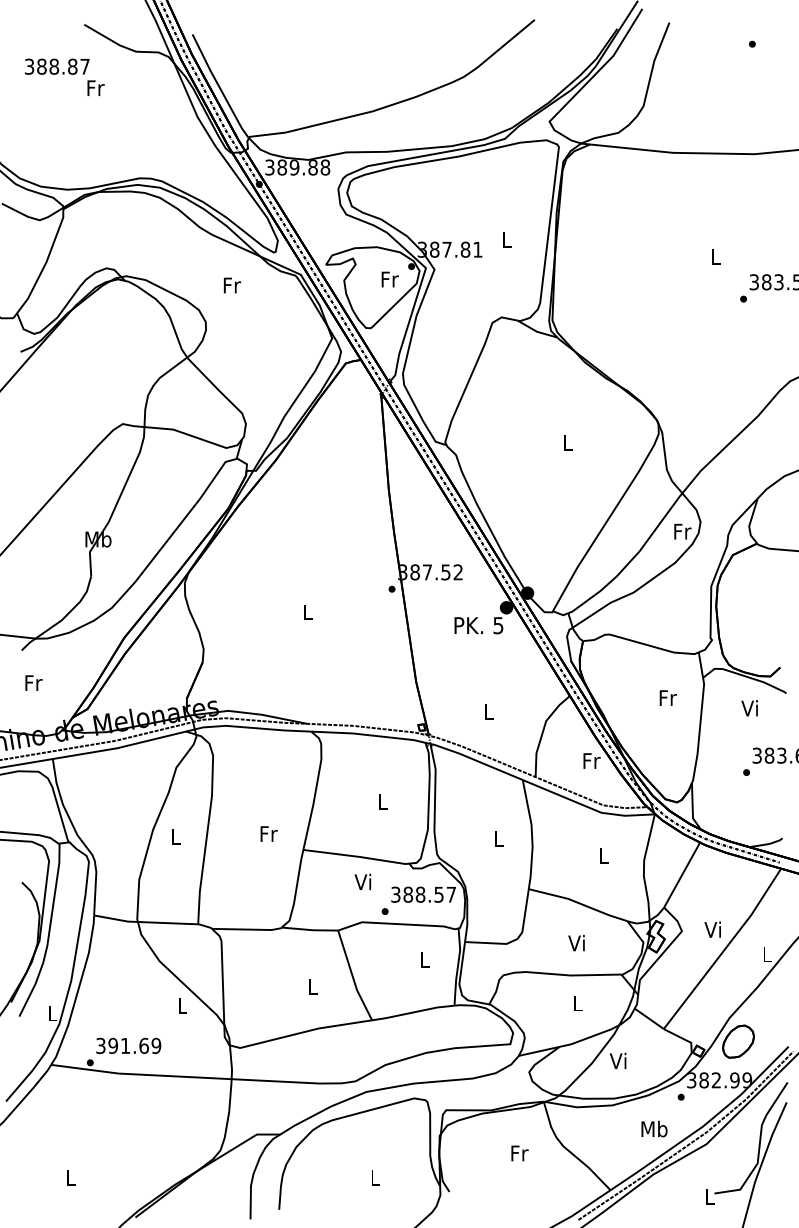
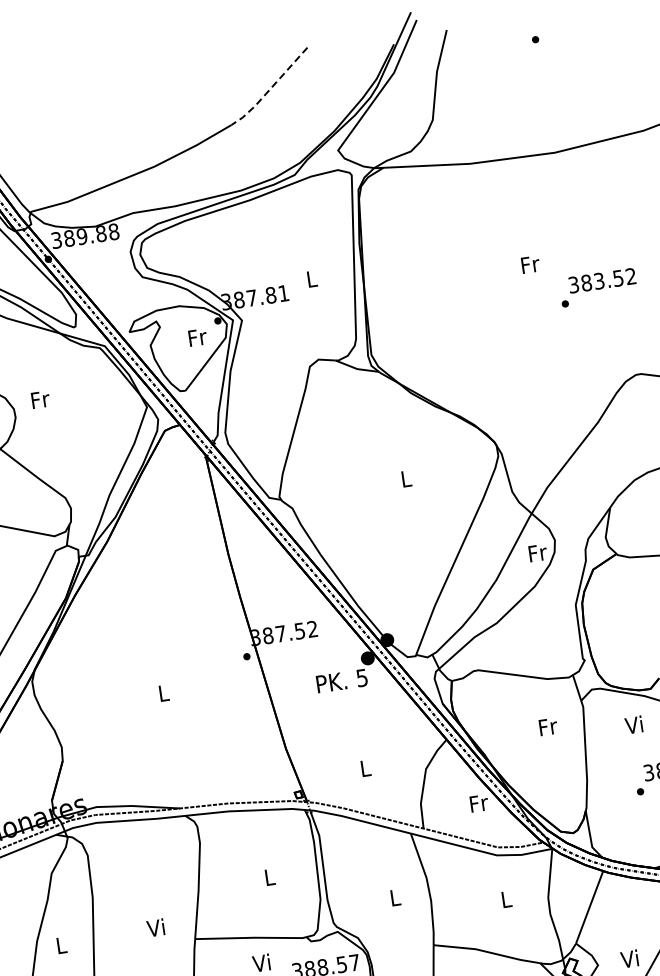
line: (493, 54) -> (270, 89), solid -> dashed
text: (715, 256) -> (529, 264), L -> Fr
text: (231, 285) -> (39, 399), moved
text: (268, 833) -> (156, 927), Fr -> Vi

